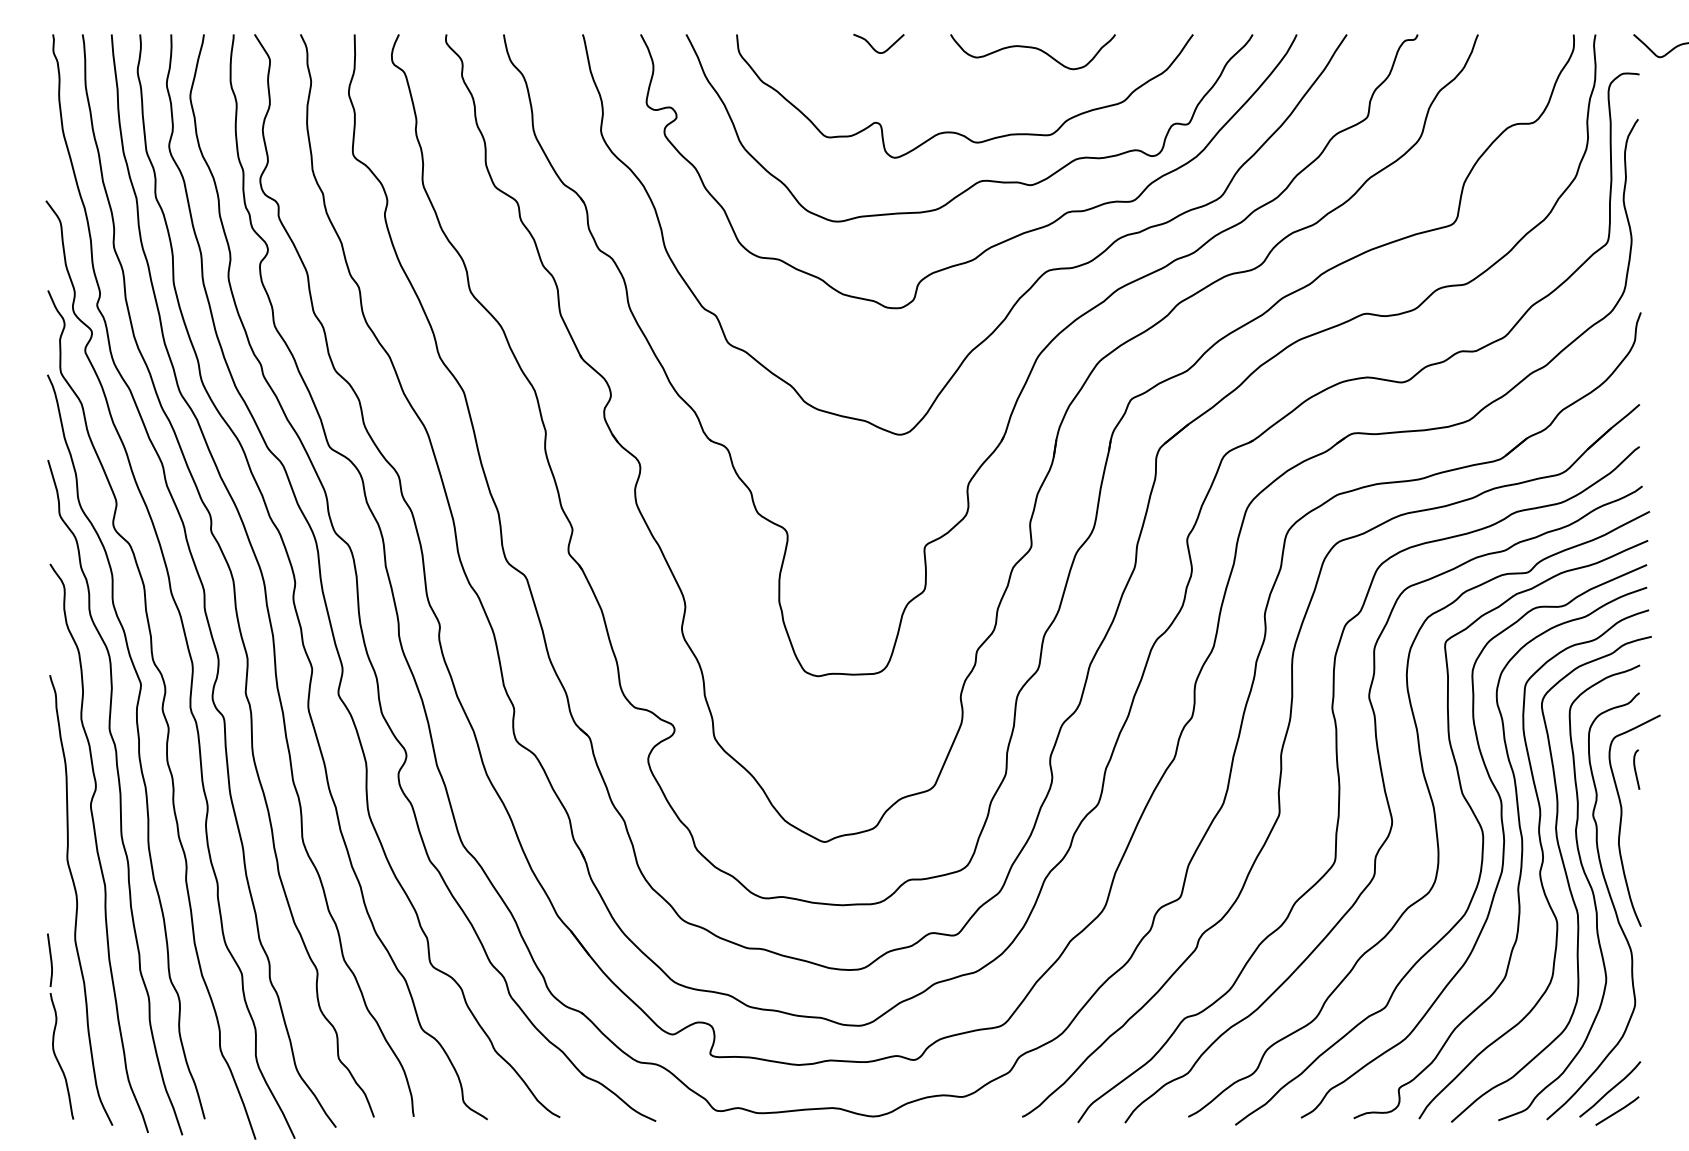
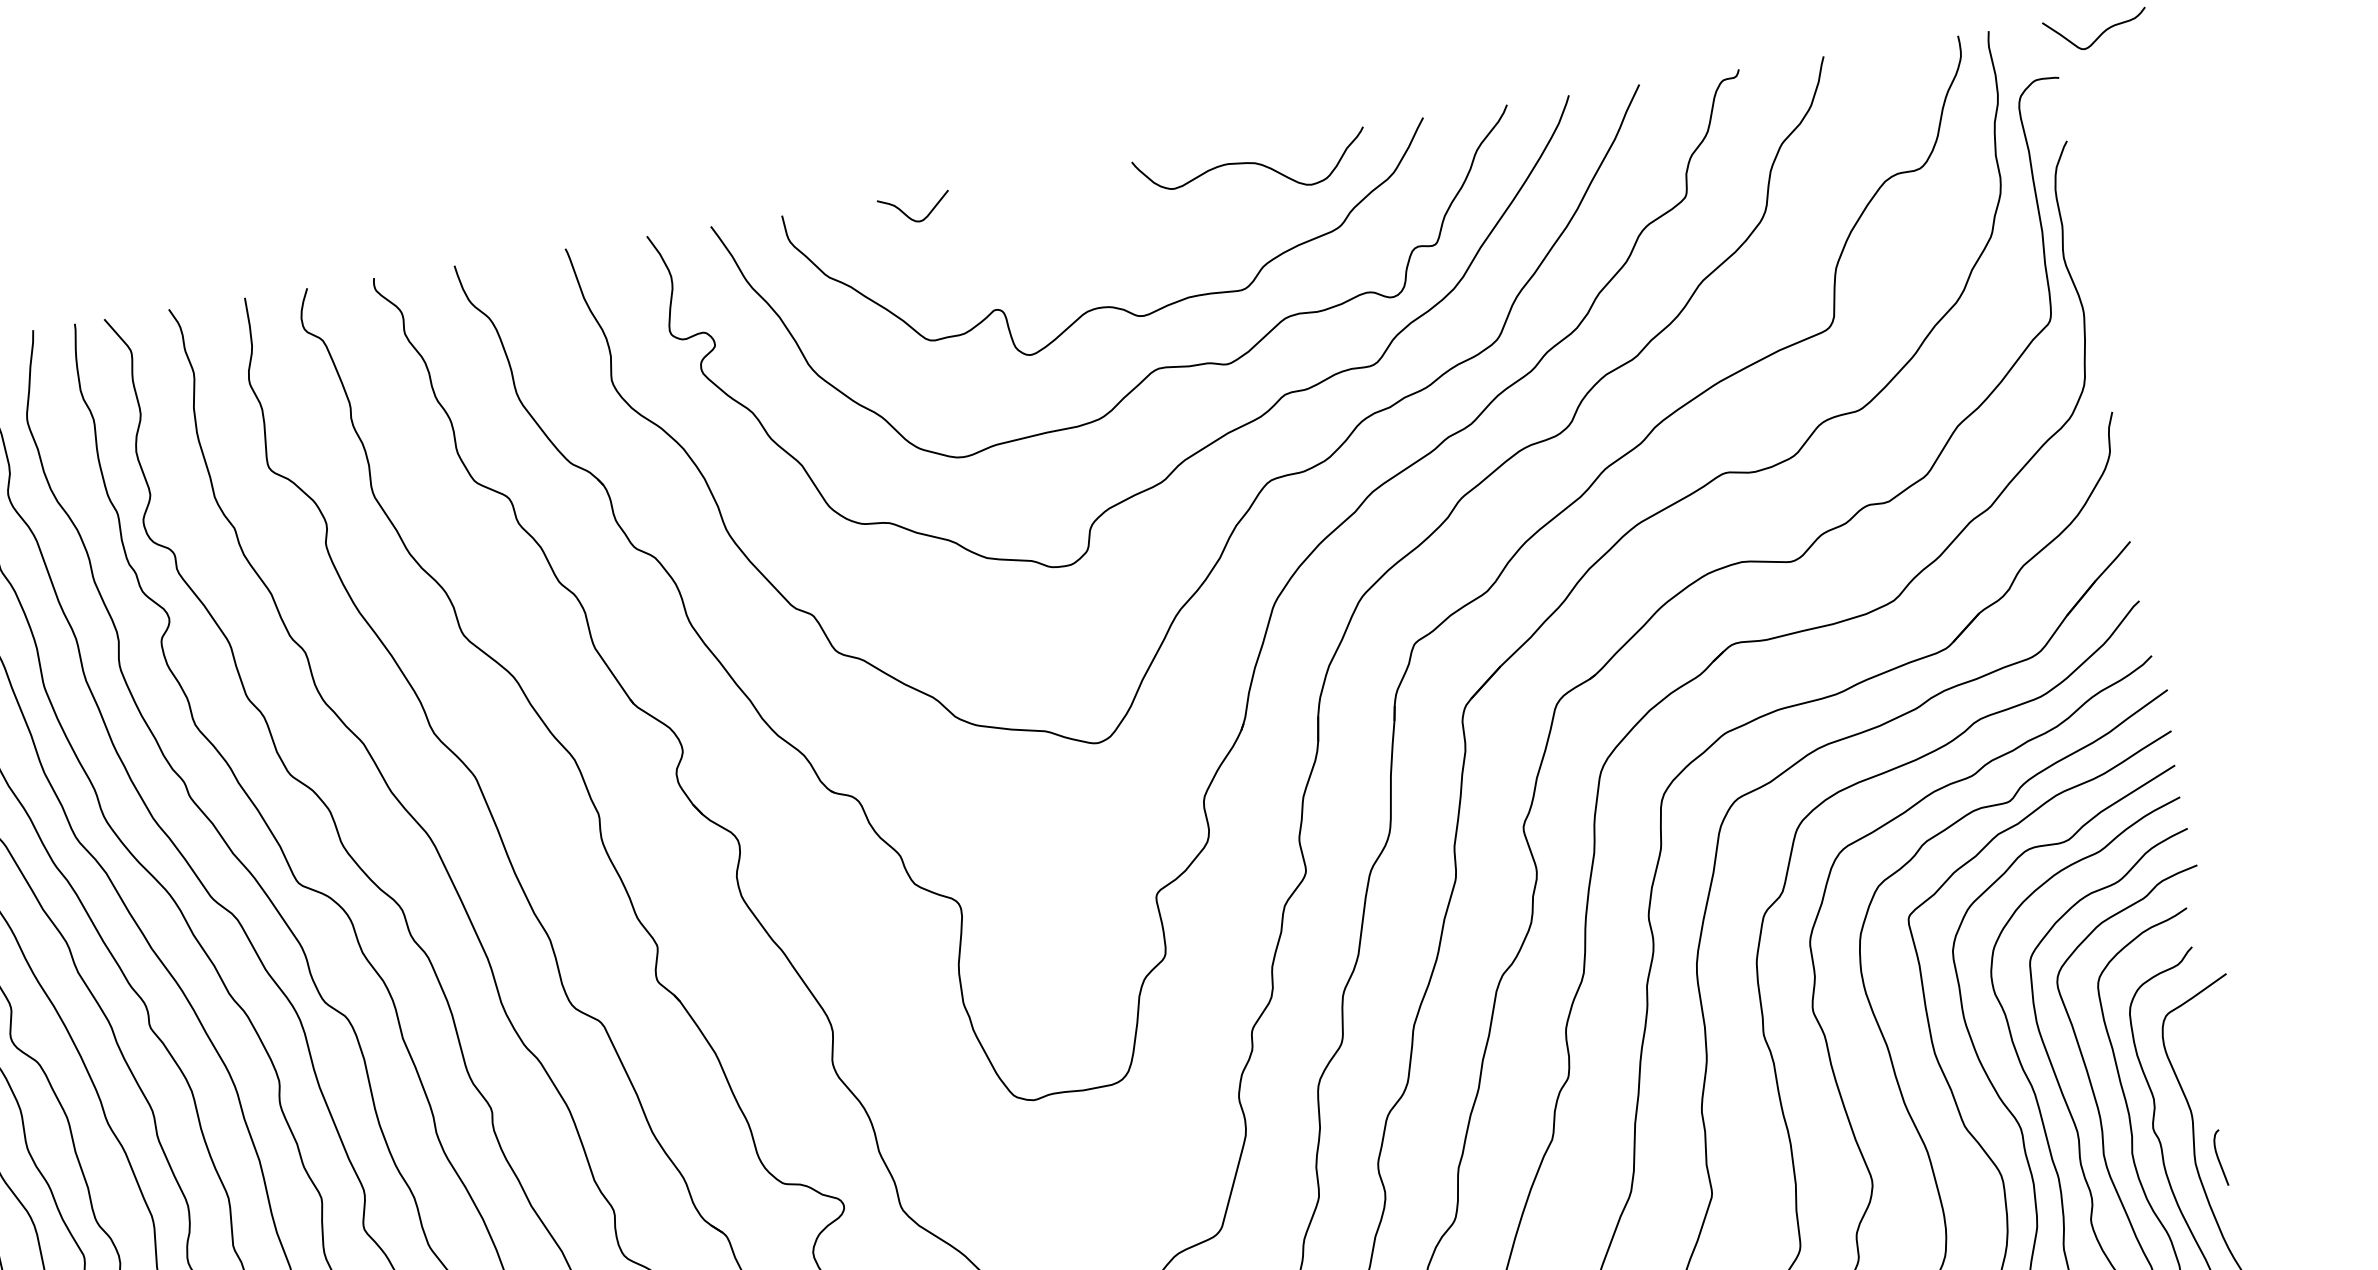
curve: (873, 47) -> (907, 215), moved
curve: (1032, 48) -> (1249, 164), moved
curve: (1635, 769) -> (2218, 1157), moved

